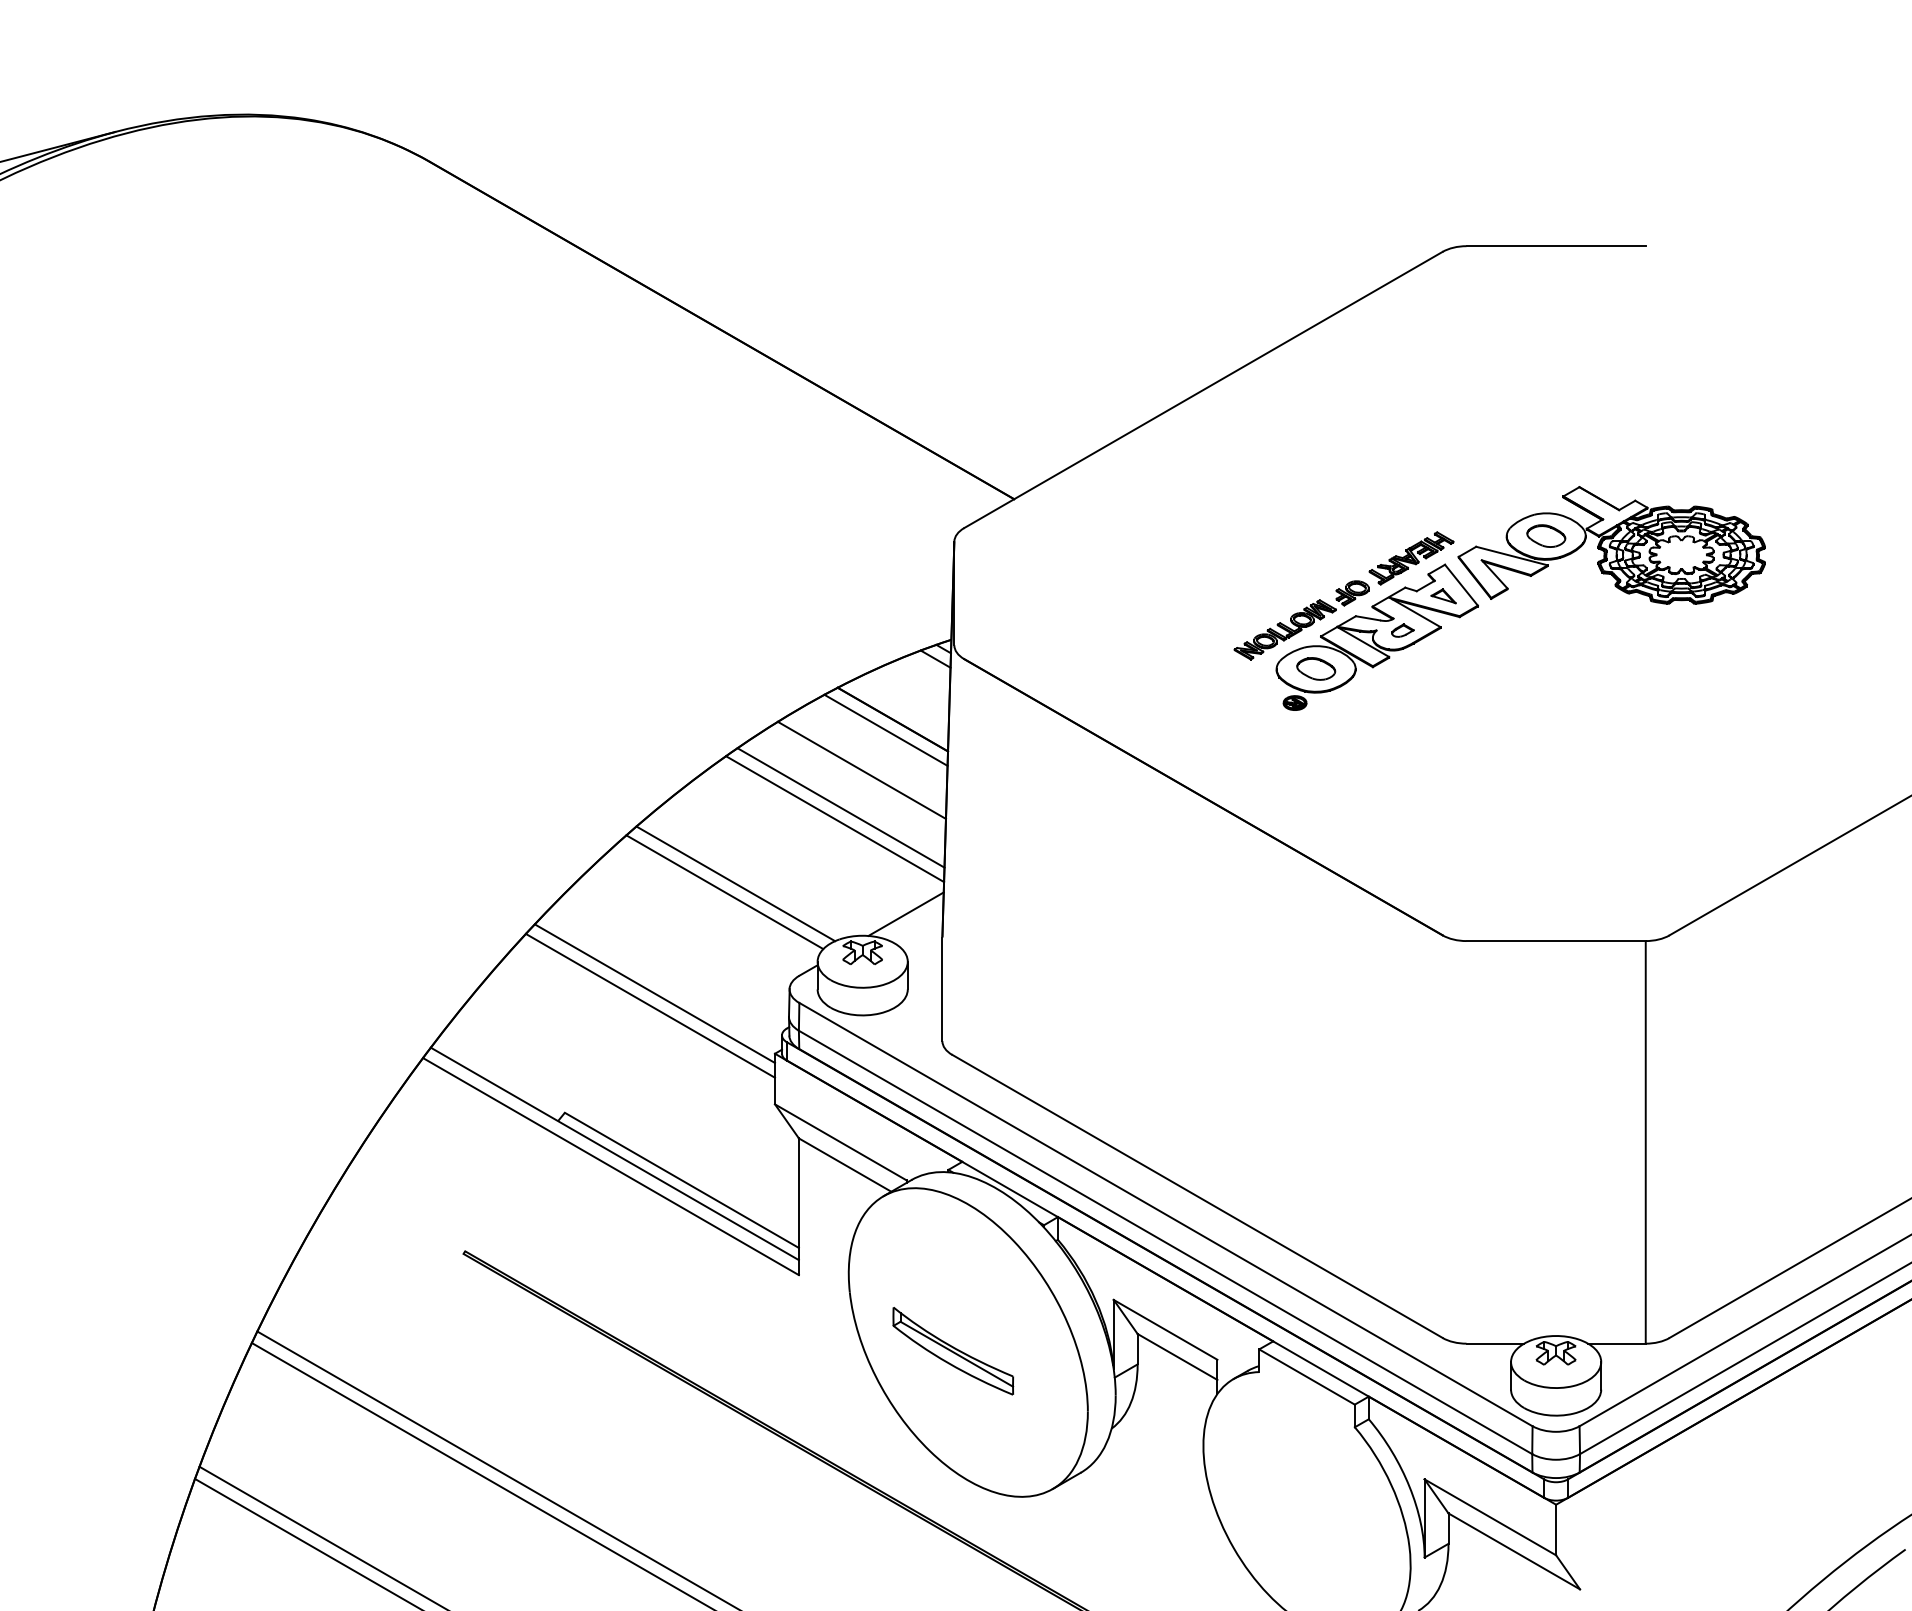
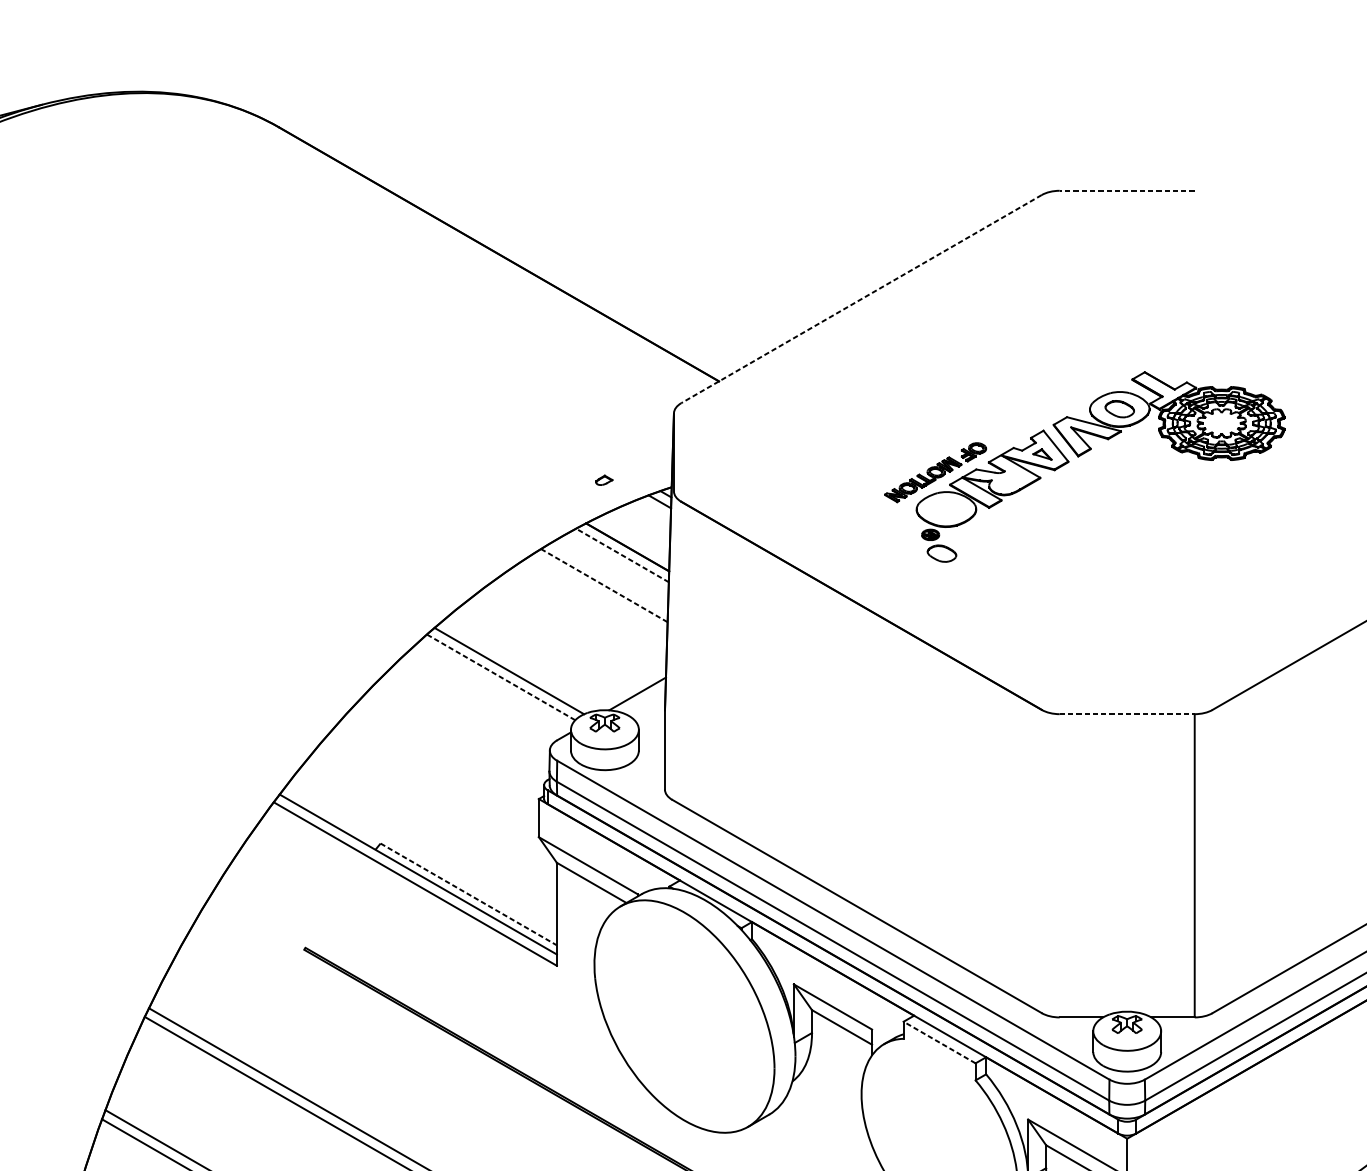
line: (1556, 246) -> (1127, 191), solid -> dashed
line: (1203, 390) -> (861, 299), solid -> dashed
part: (1411, 558) -> (1018, 426), removed
part: (1402, 630) -> (604, 480), moved
part: (1316, 668) -> (942, 553), moved
line: (885, 730) -> (622, 555), solid -> dashed
line: (862, 770) -> (604, 585), solid -> dashed
line: (840, 807) -> (588, 613), removed
line: (834, 819) -> (583, 622), removed
line: (724, 892) -> (500, 677), solid -> dashed
line: (1556, 941) -> (1127, 714), solid -> dashed
line: (654, 993) -> (448, 753), removed
line: (650, 1005) -> (445, 762), removed
line: (682, 1180) -> (469, 894), solid -> dashed
part: (953, 1351) -> (673, 1023), removed
line: (1306, 1376) -> (939, 1042), solid -> dashed

